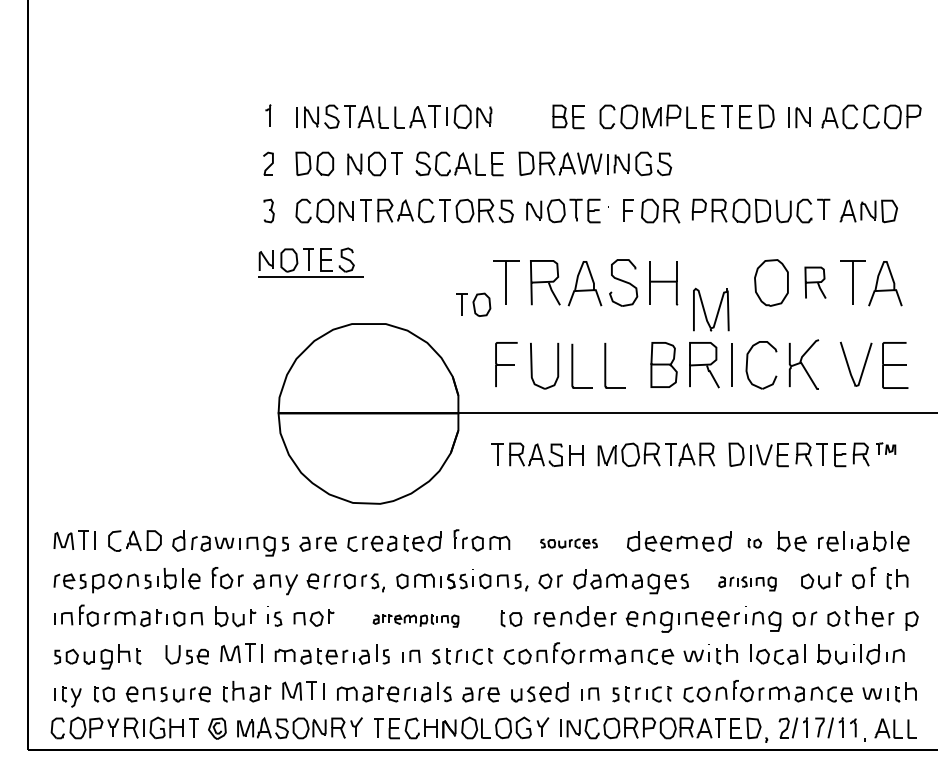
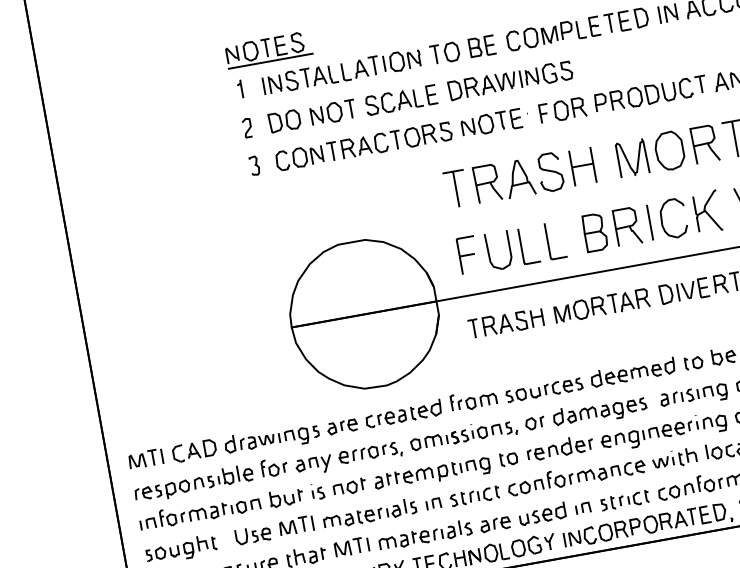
part: (310, 262) -> (268, 49), moved
part: (815, 282) -> (705, 144), size x1.43
part: (473, 304) -> (445, 53), moved
part: (705, 310) -> (628, 159), moved
part: (568, 543) -> (543, 390), size x1.67
part: (754, 543) -> (693, 363), size x1.67
part: (747, 583) -> (693, 396), size x1.43
part: (415, 620) -> (431, 474), size x1.67

